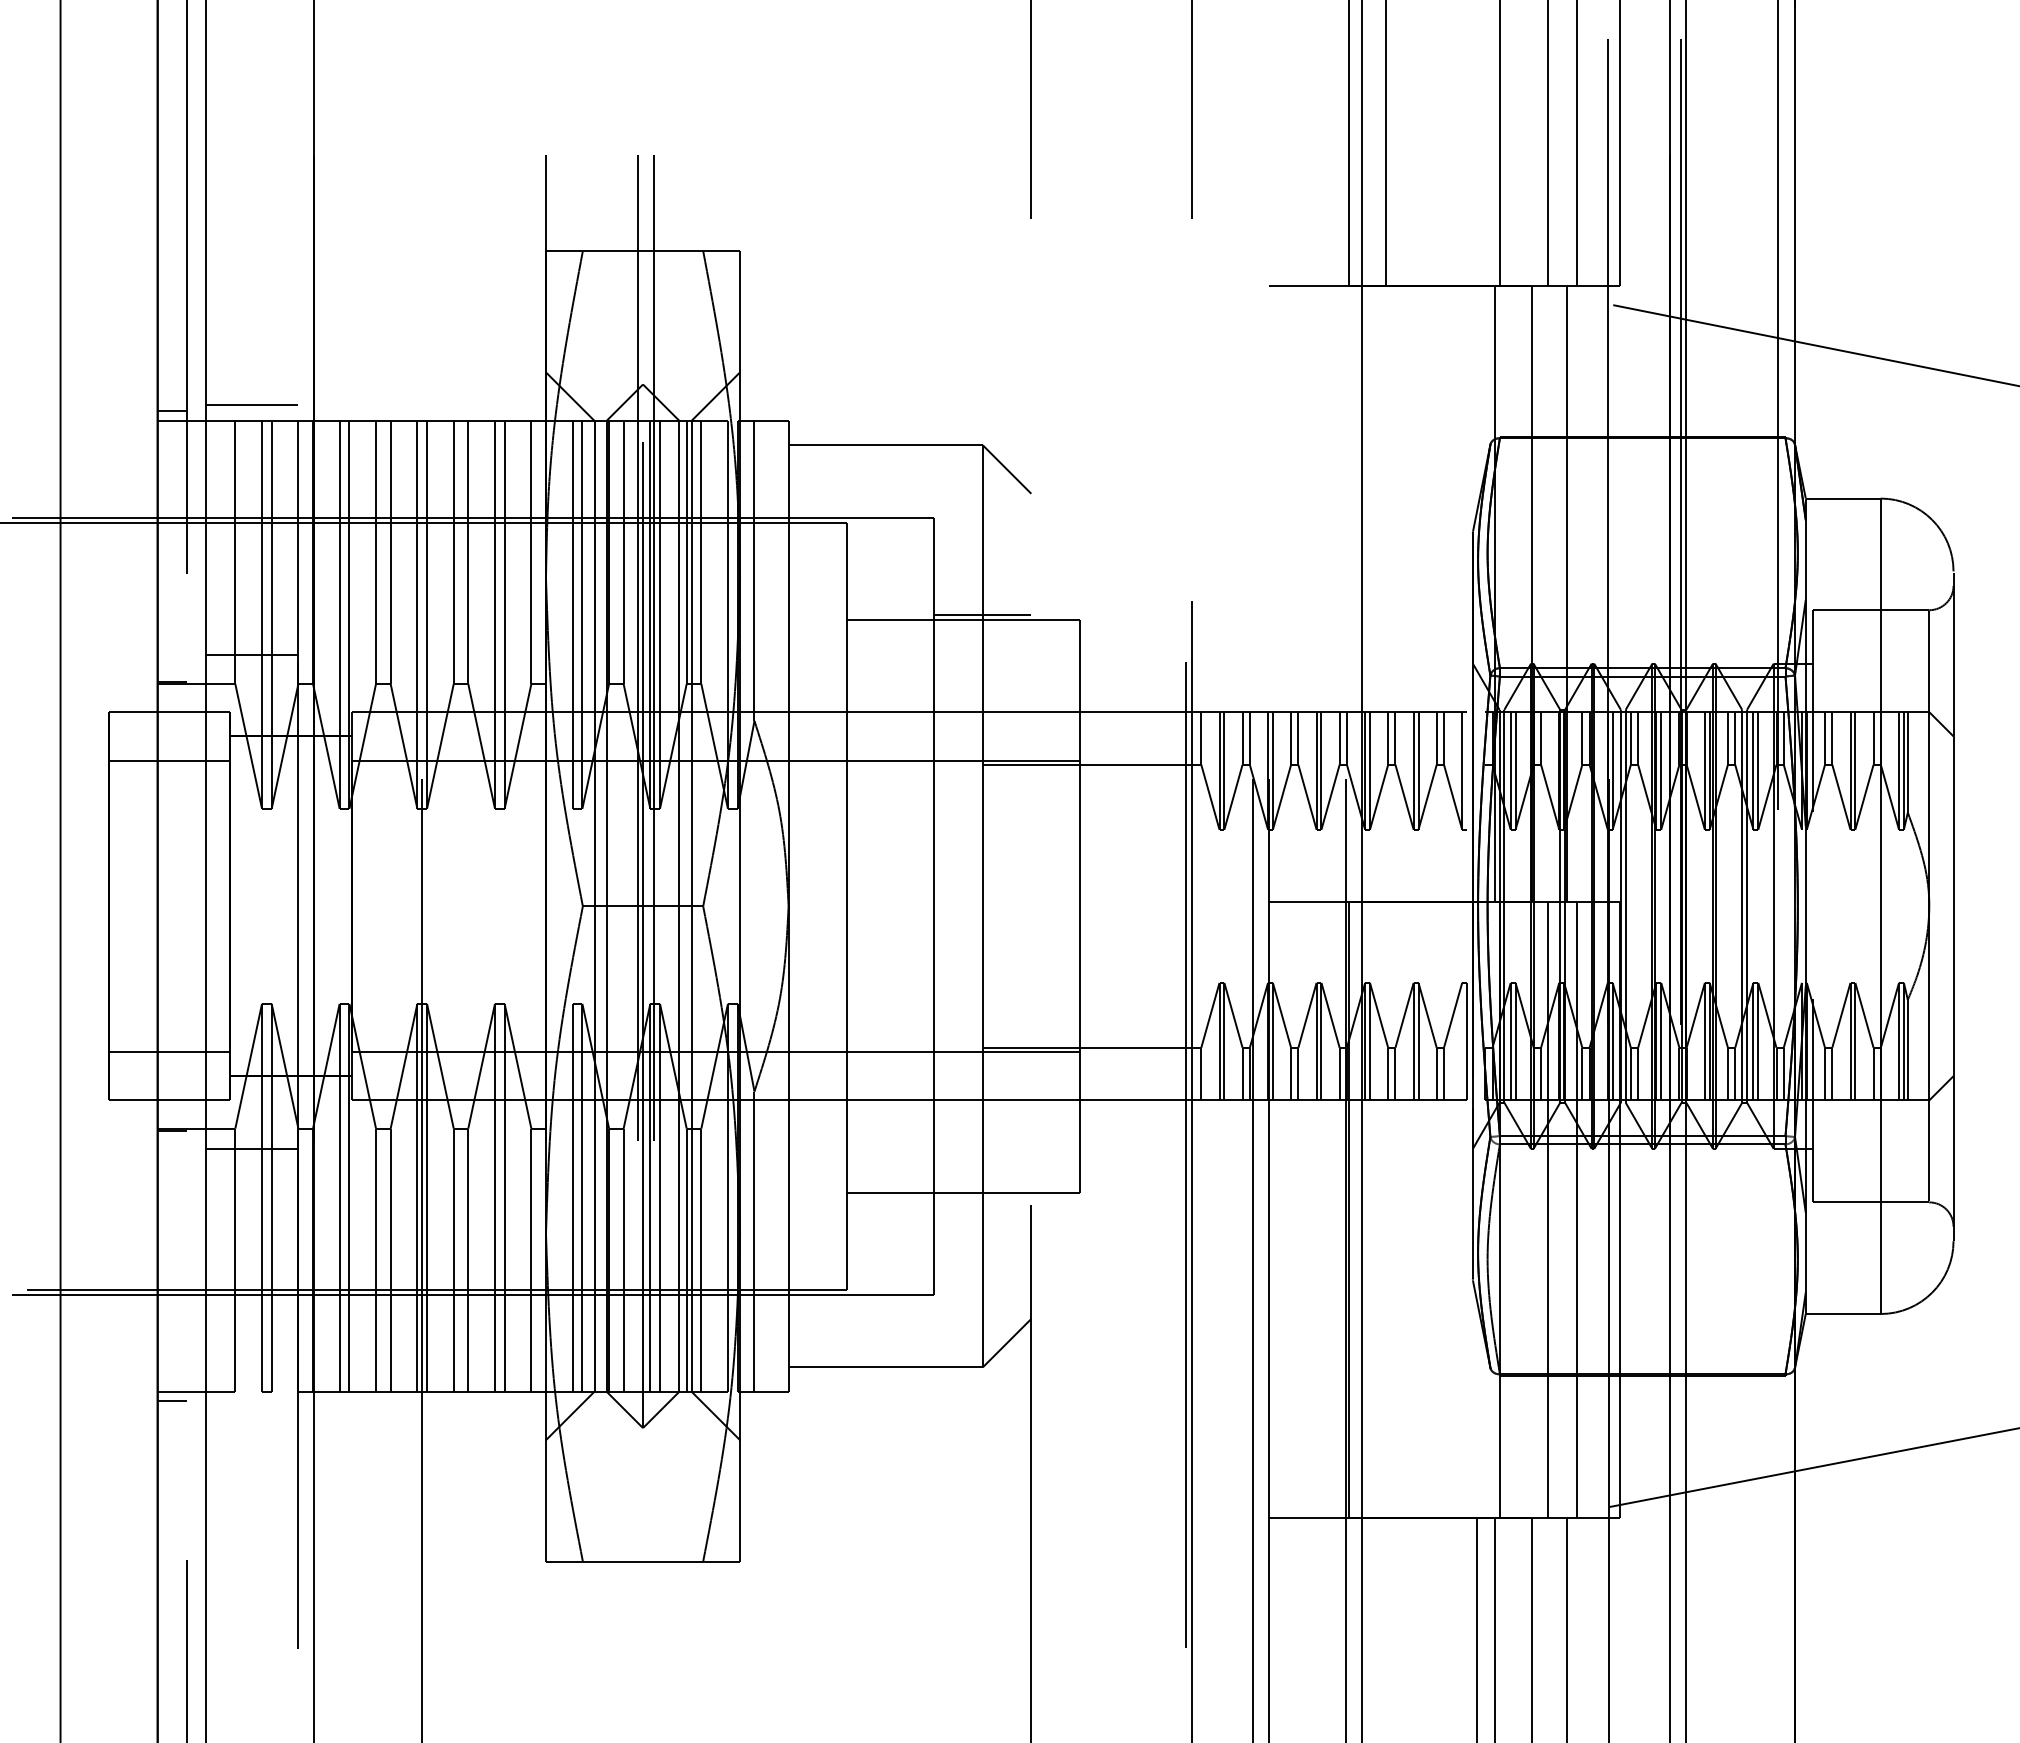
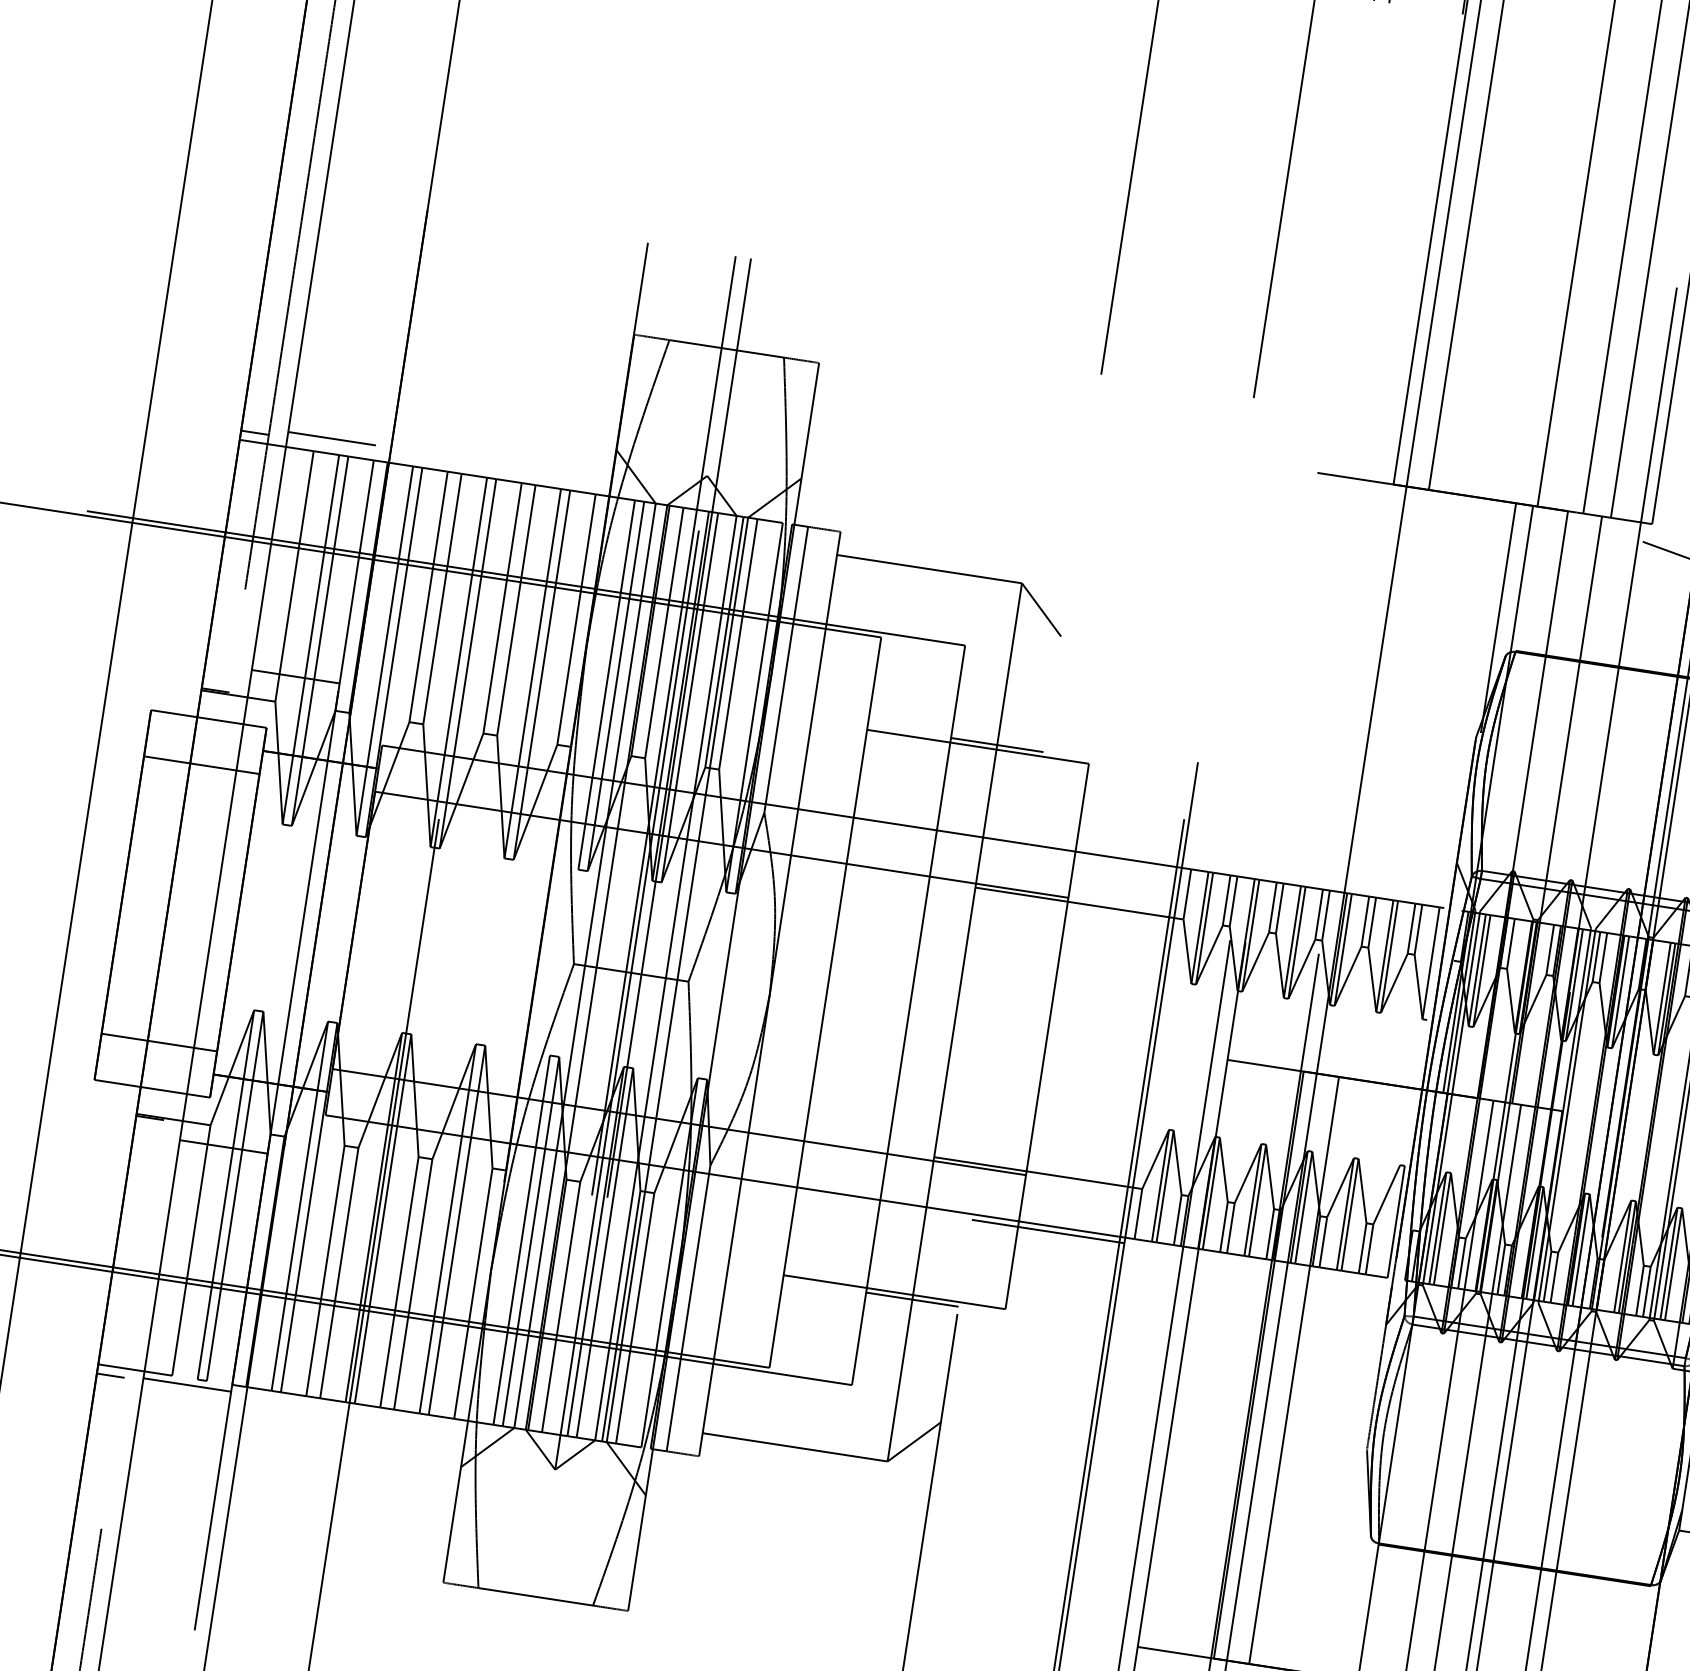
line: (1477, 405) -> (1498, 617), added
line: (1111, 1106) -> (1048, 1231), added
line: (982, 1197) -> (912, 1299), added
line: (1385, 1209) -> (1294, 1369), added
line: (252, 1398) -> (187, 1384), added

